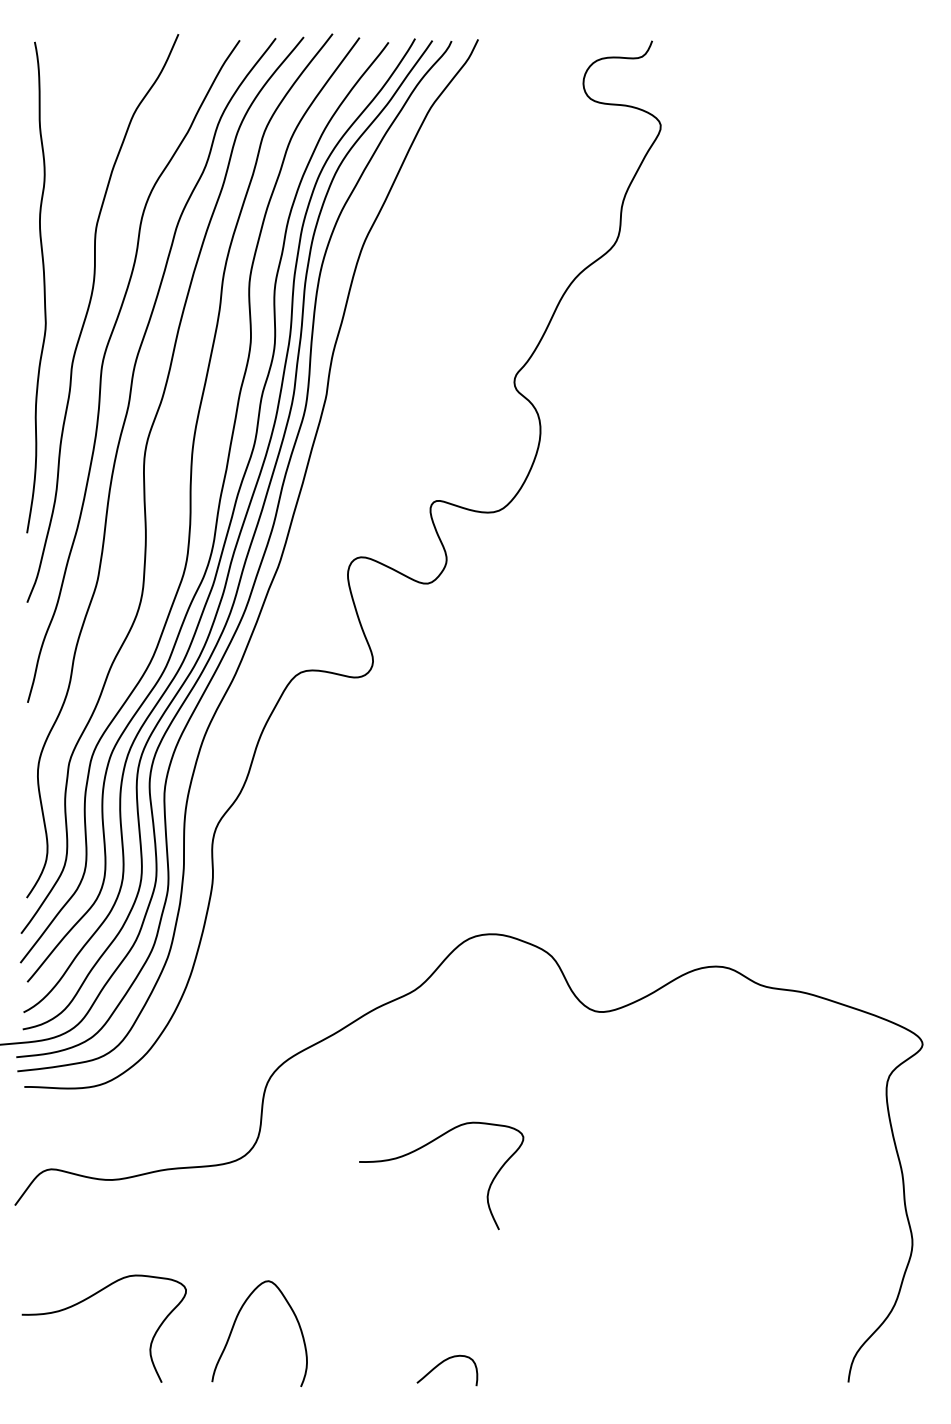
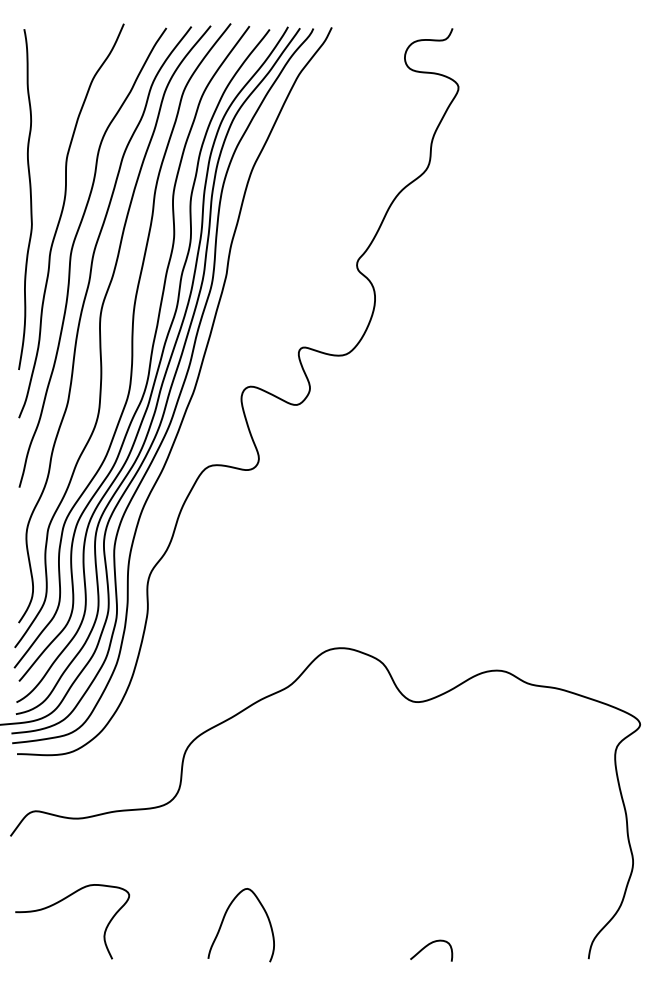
curve: (421, 1149) -> (292, 797), removed
curve: (235, 1325) -> (224, 919), moved
curve: (444, 1362) -> (429, 945), moved

